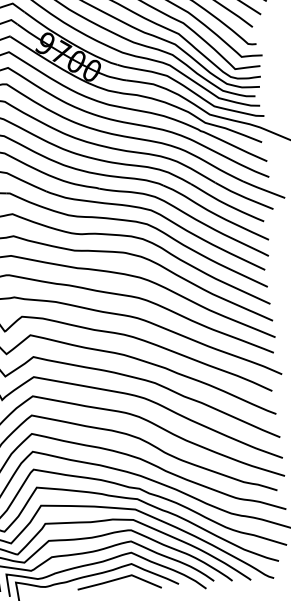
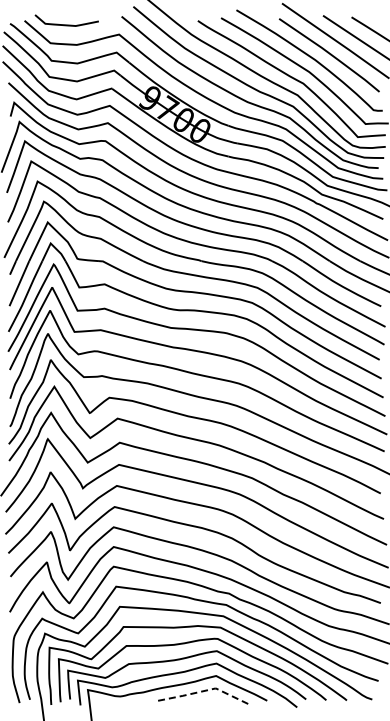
line: (120, 578) -> (203, 691), solid -> dashed

